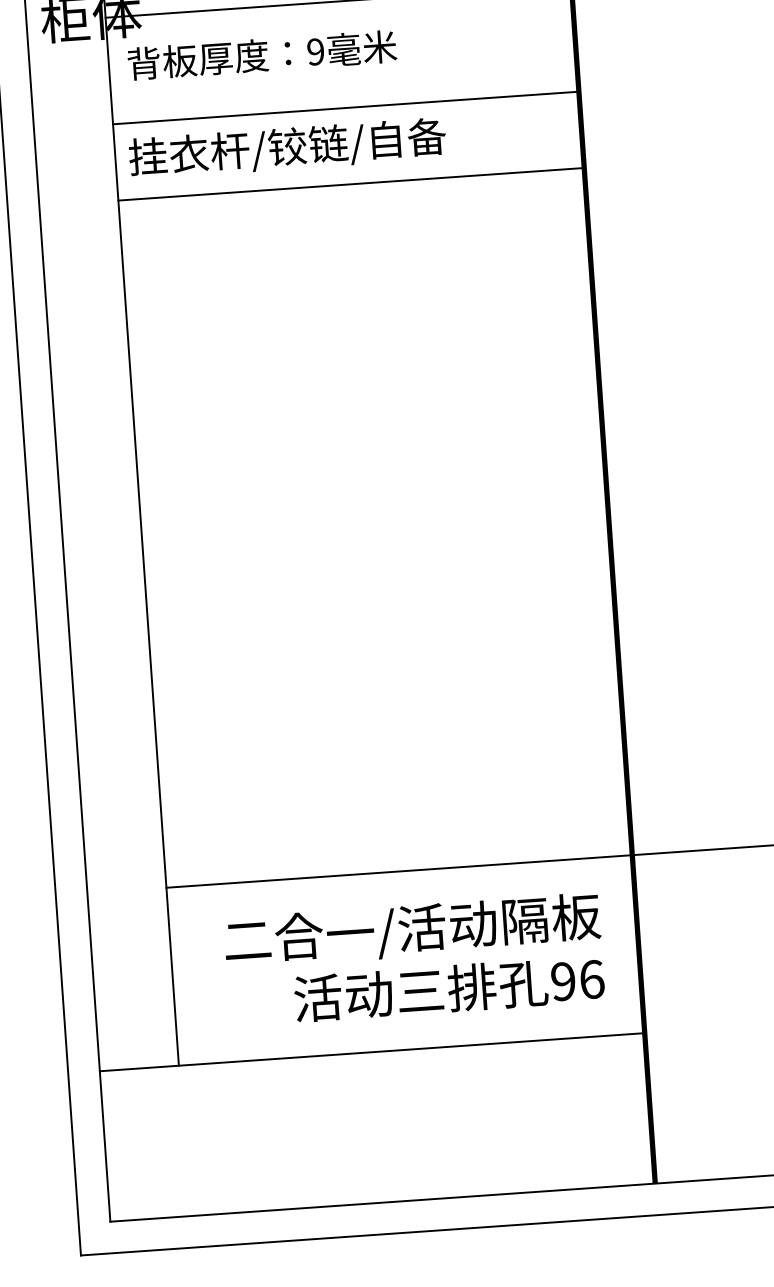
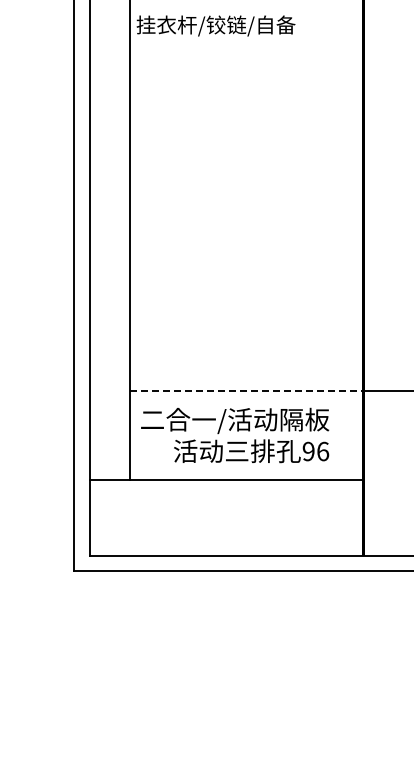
line: (345, 107) -> (246, 7), removed
line: (351, 185) -> (246, 46), removed
line: (399, 870) -> (246, 390), solid -> dashed
text: (415, 959) -> (235, 435), moved

